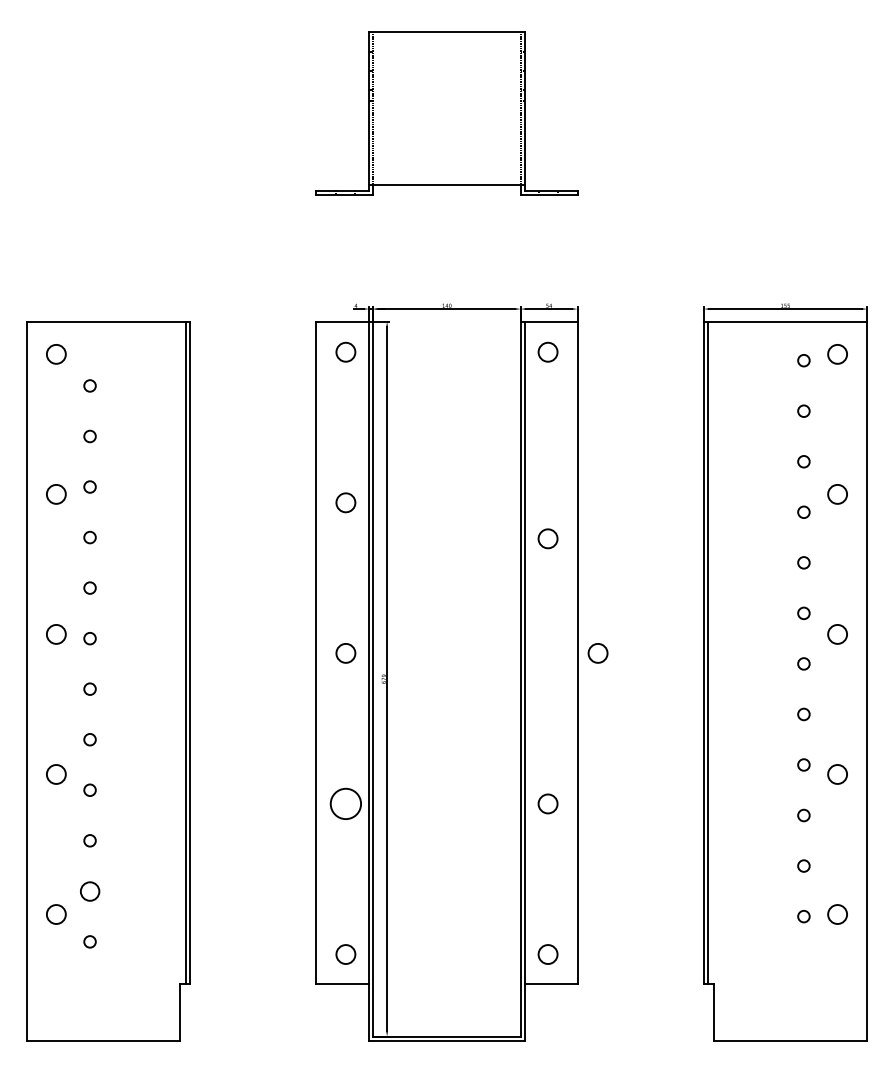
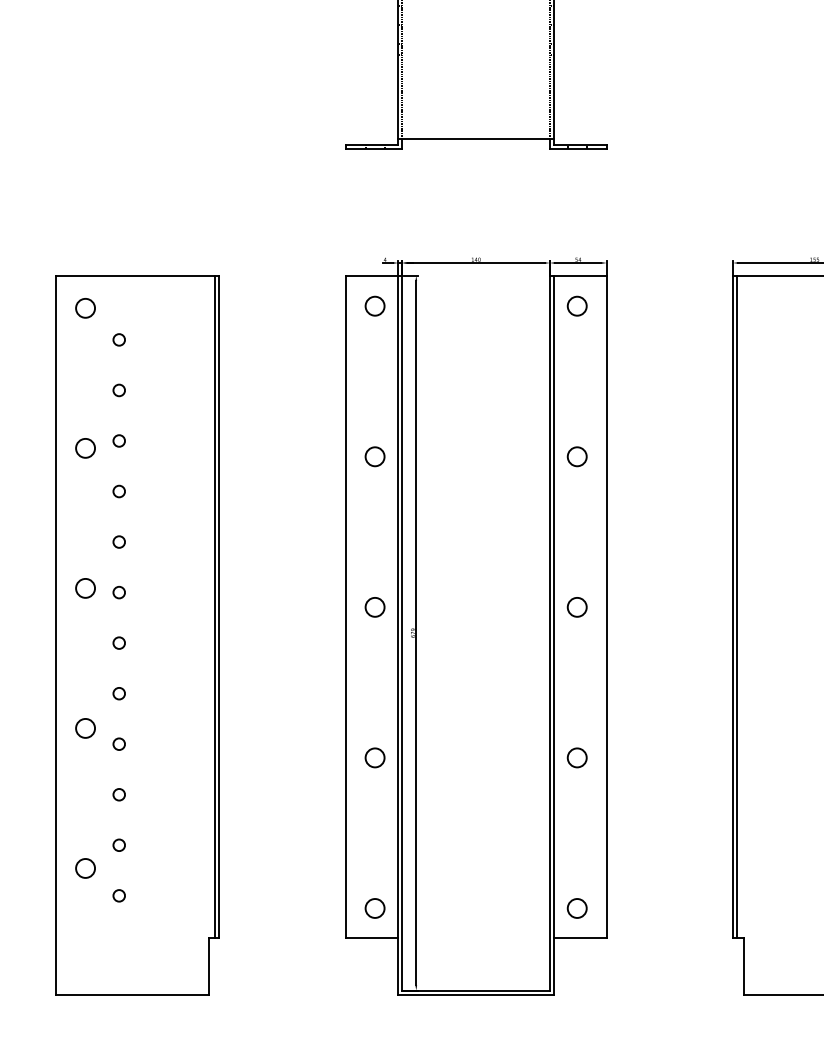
circle: (547, 538) -> (576, 456), moved
circle: (597, 653) -> (576, 607), moved
circle: (345, 803) -> (374, 757), size x0.62
circle: (89, 890) -> (118, 844), size x0.62

